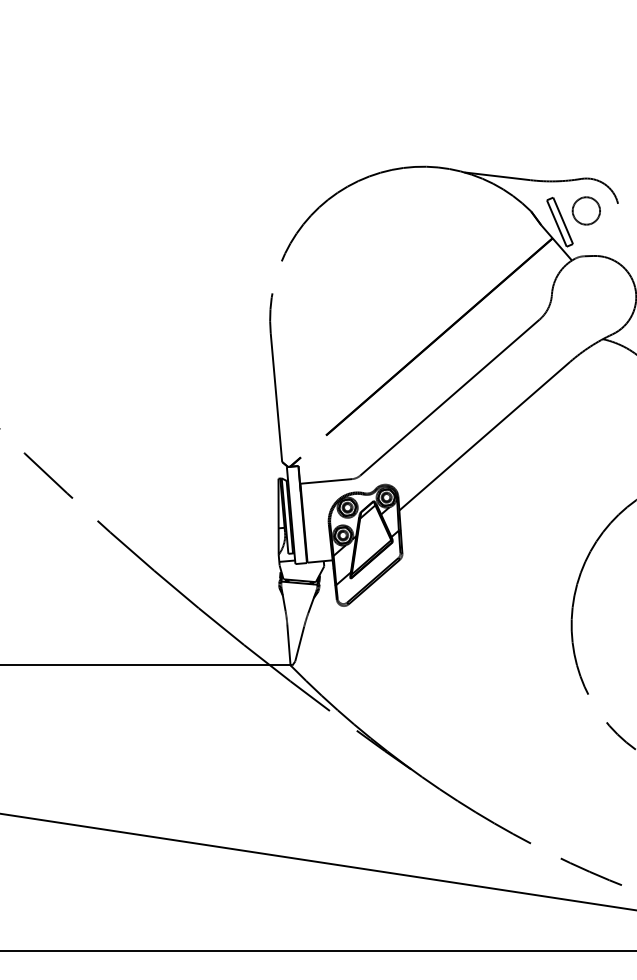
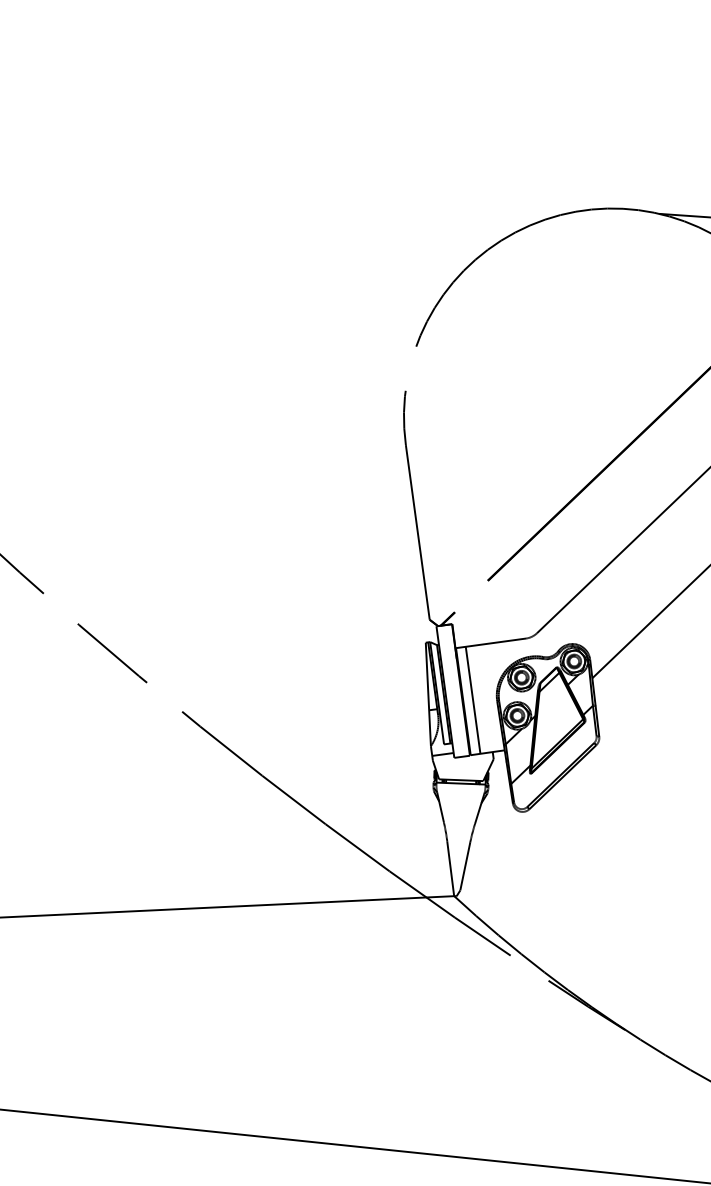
line: (310, 522) -> (472, 700), added

